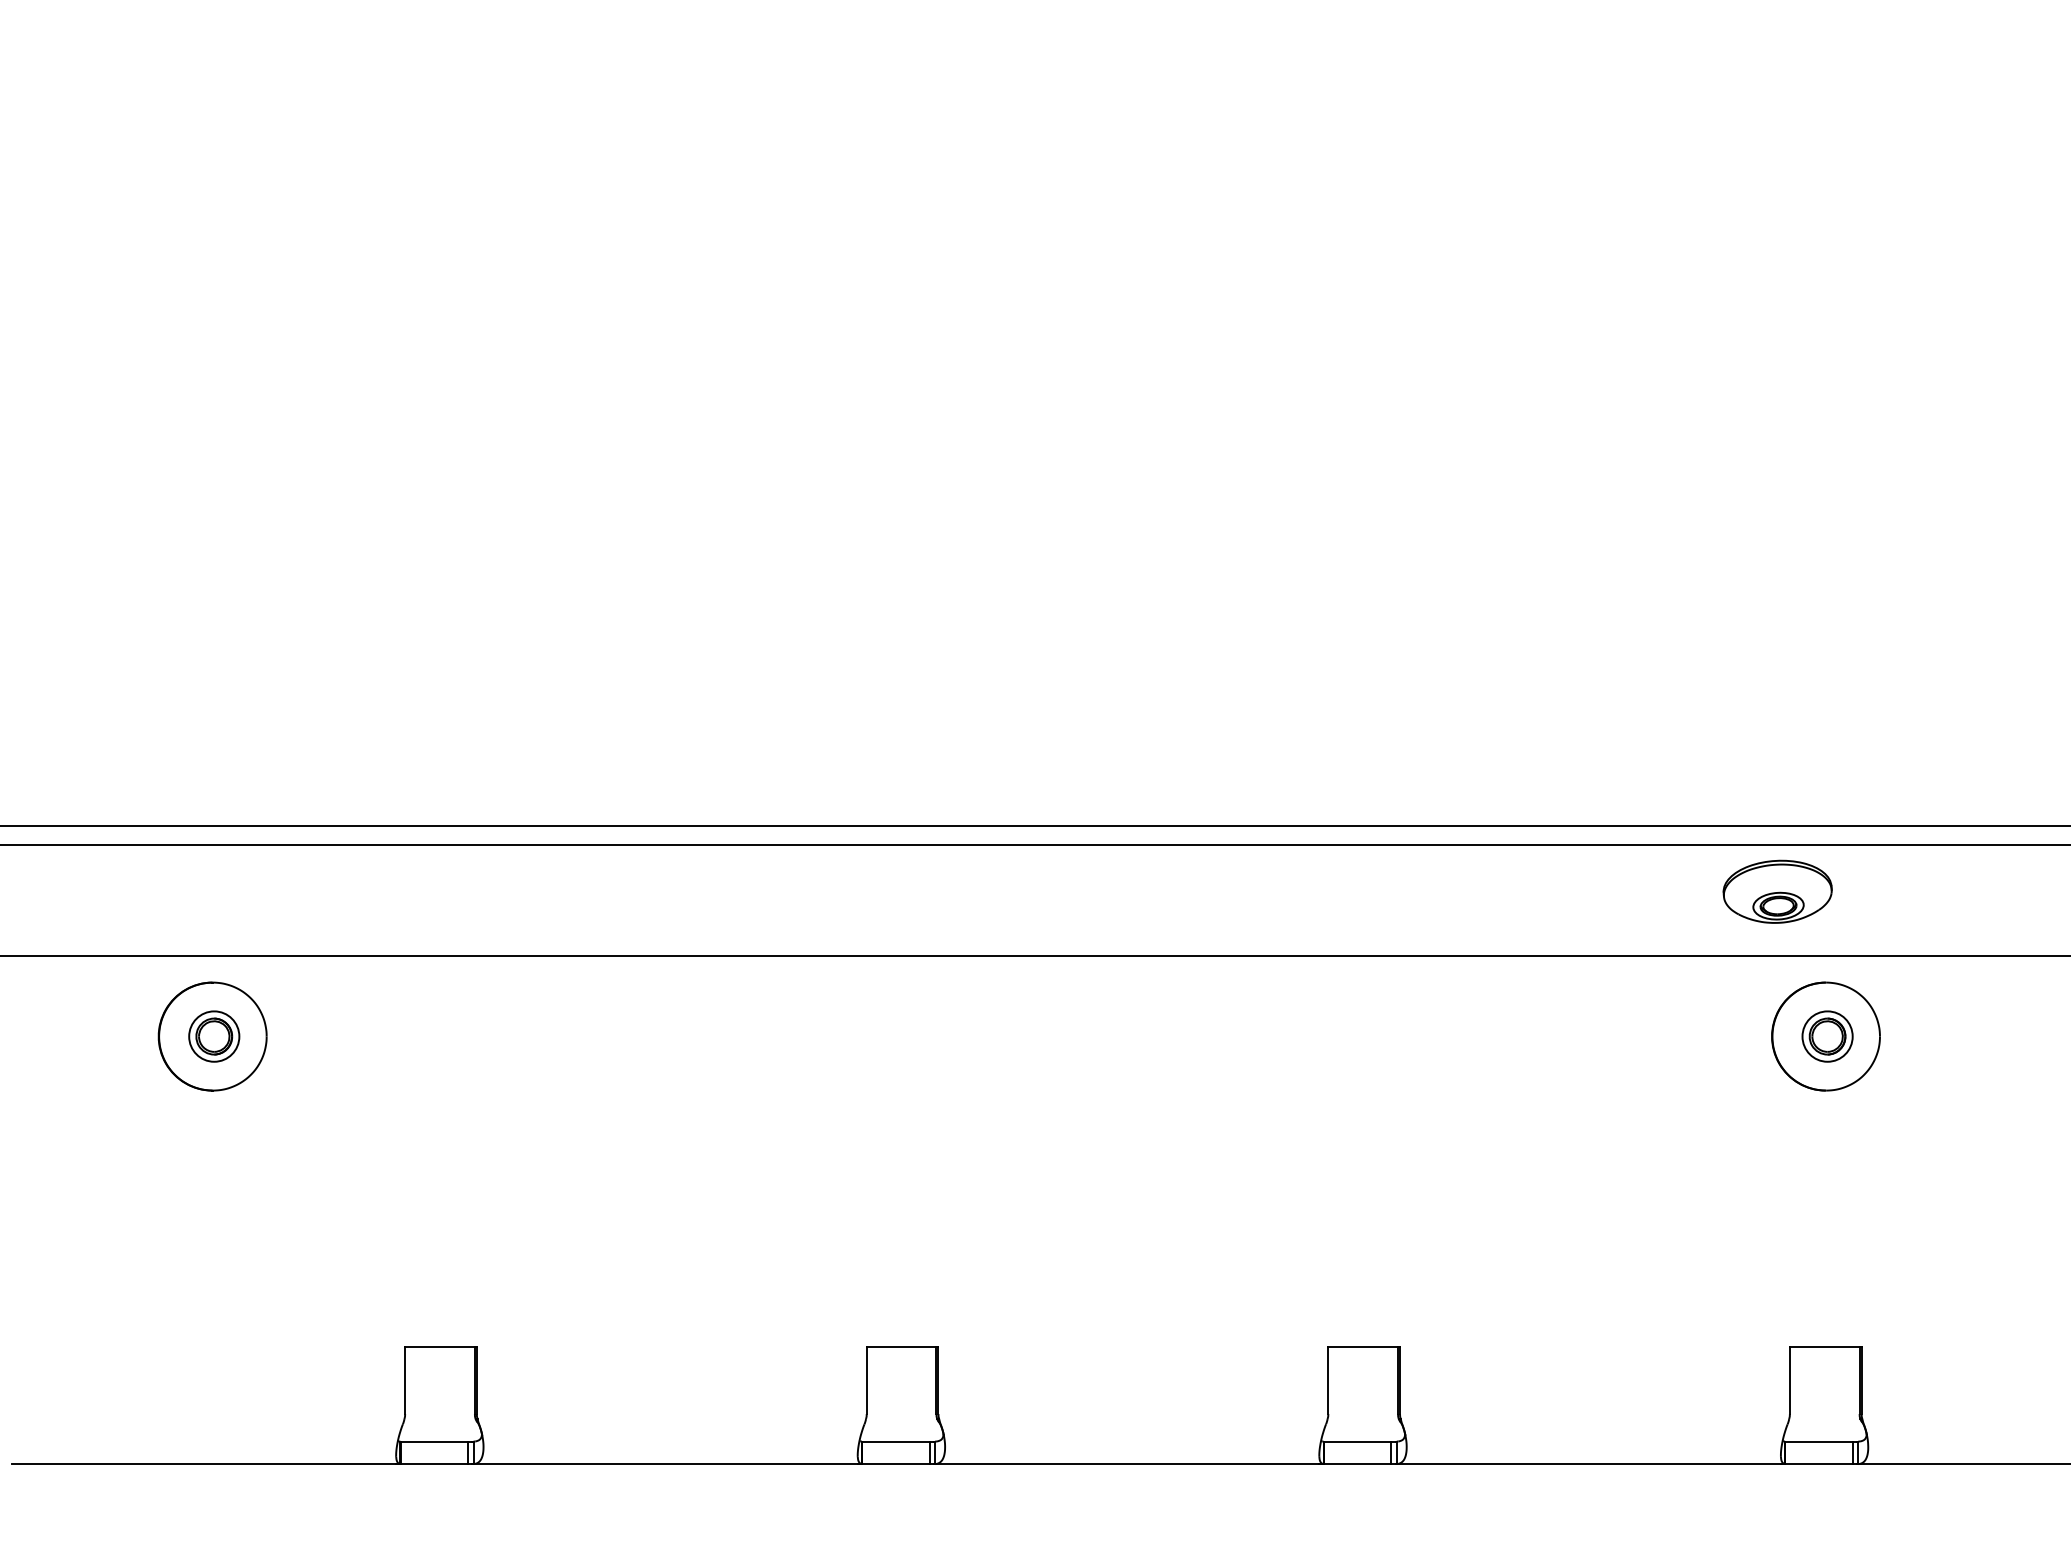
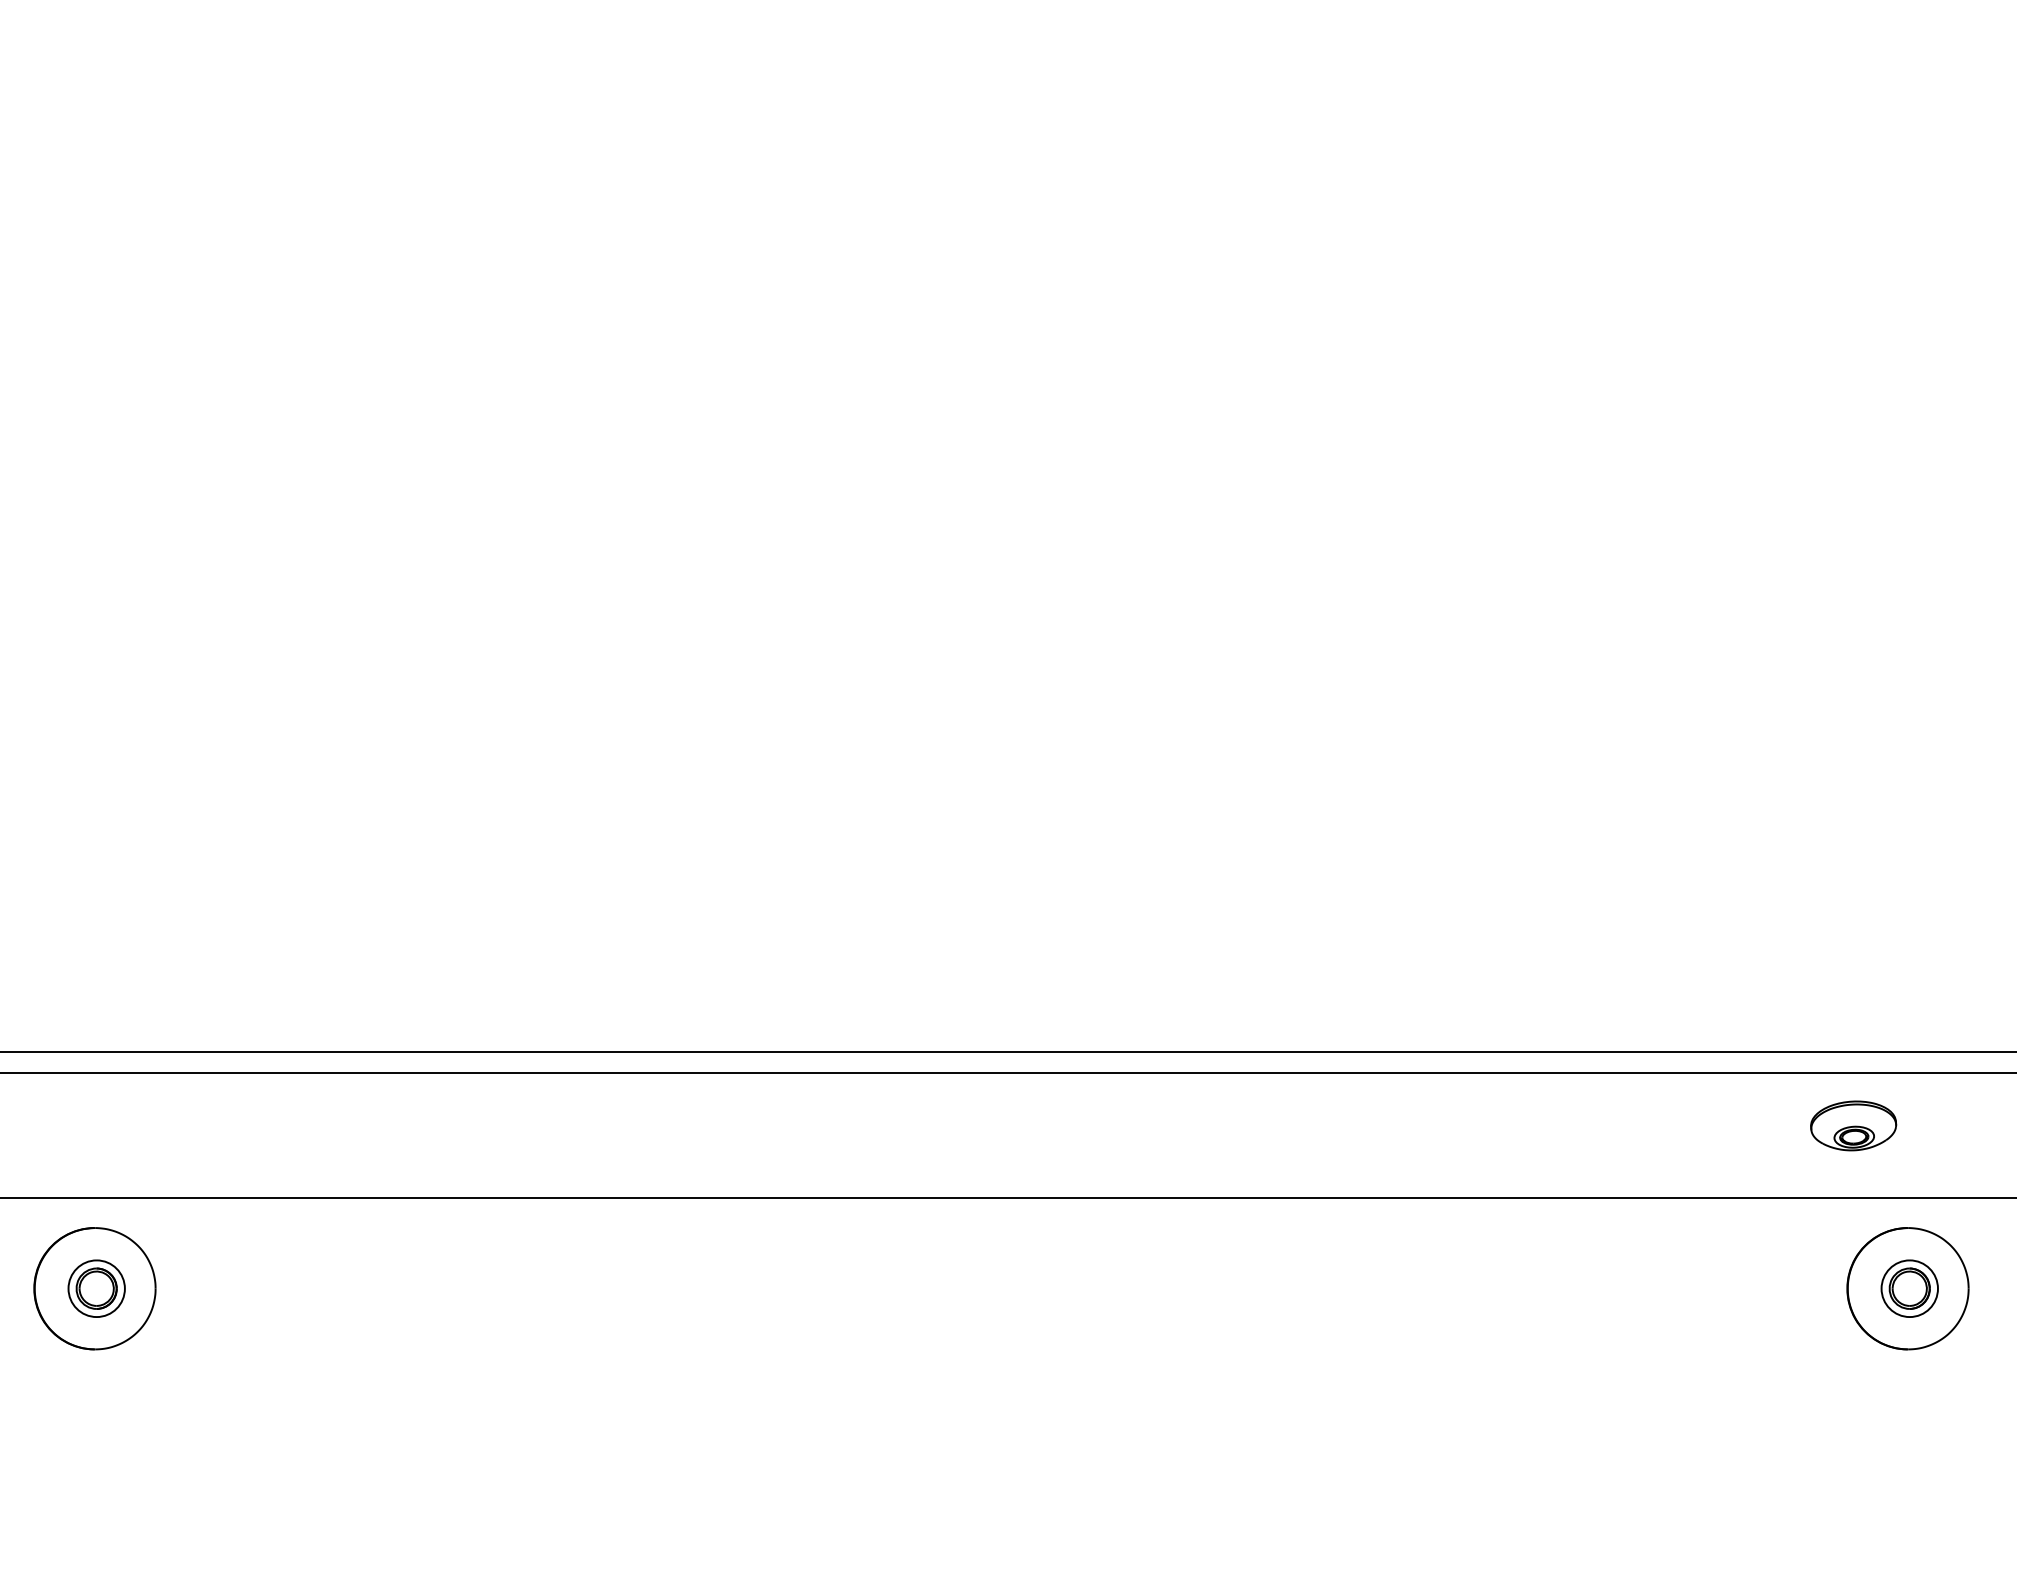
part: (1777, 891) -> (1853, 1125), size x0.7

